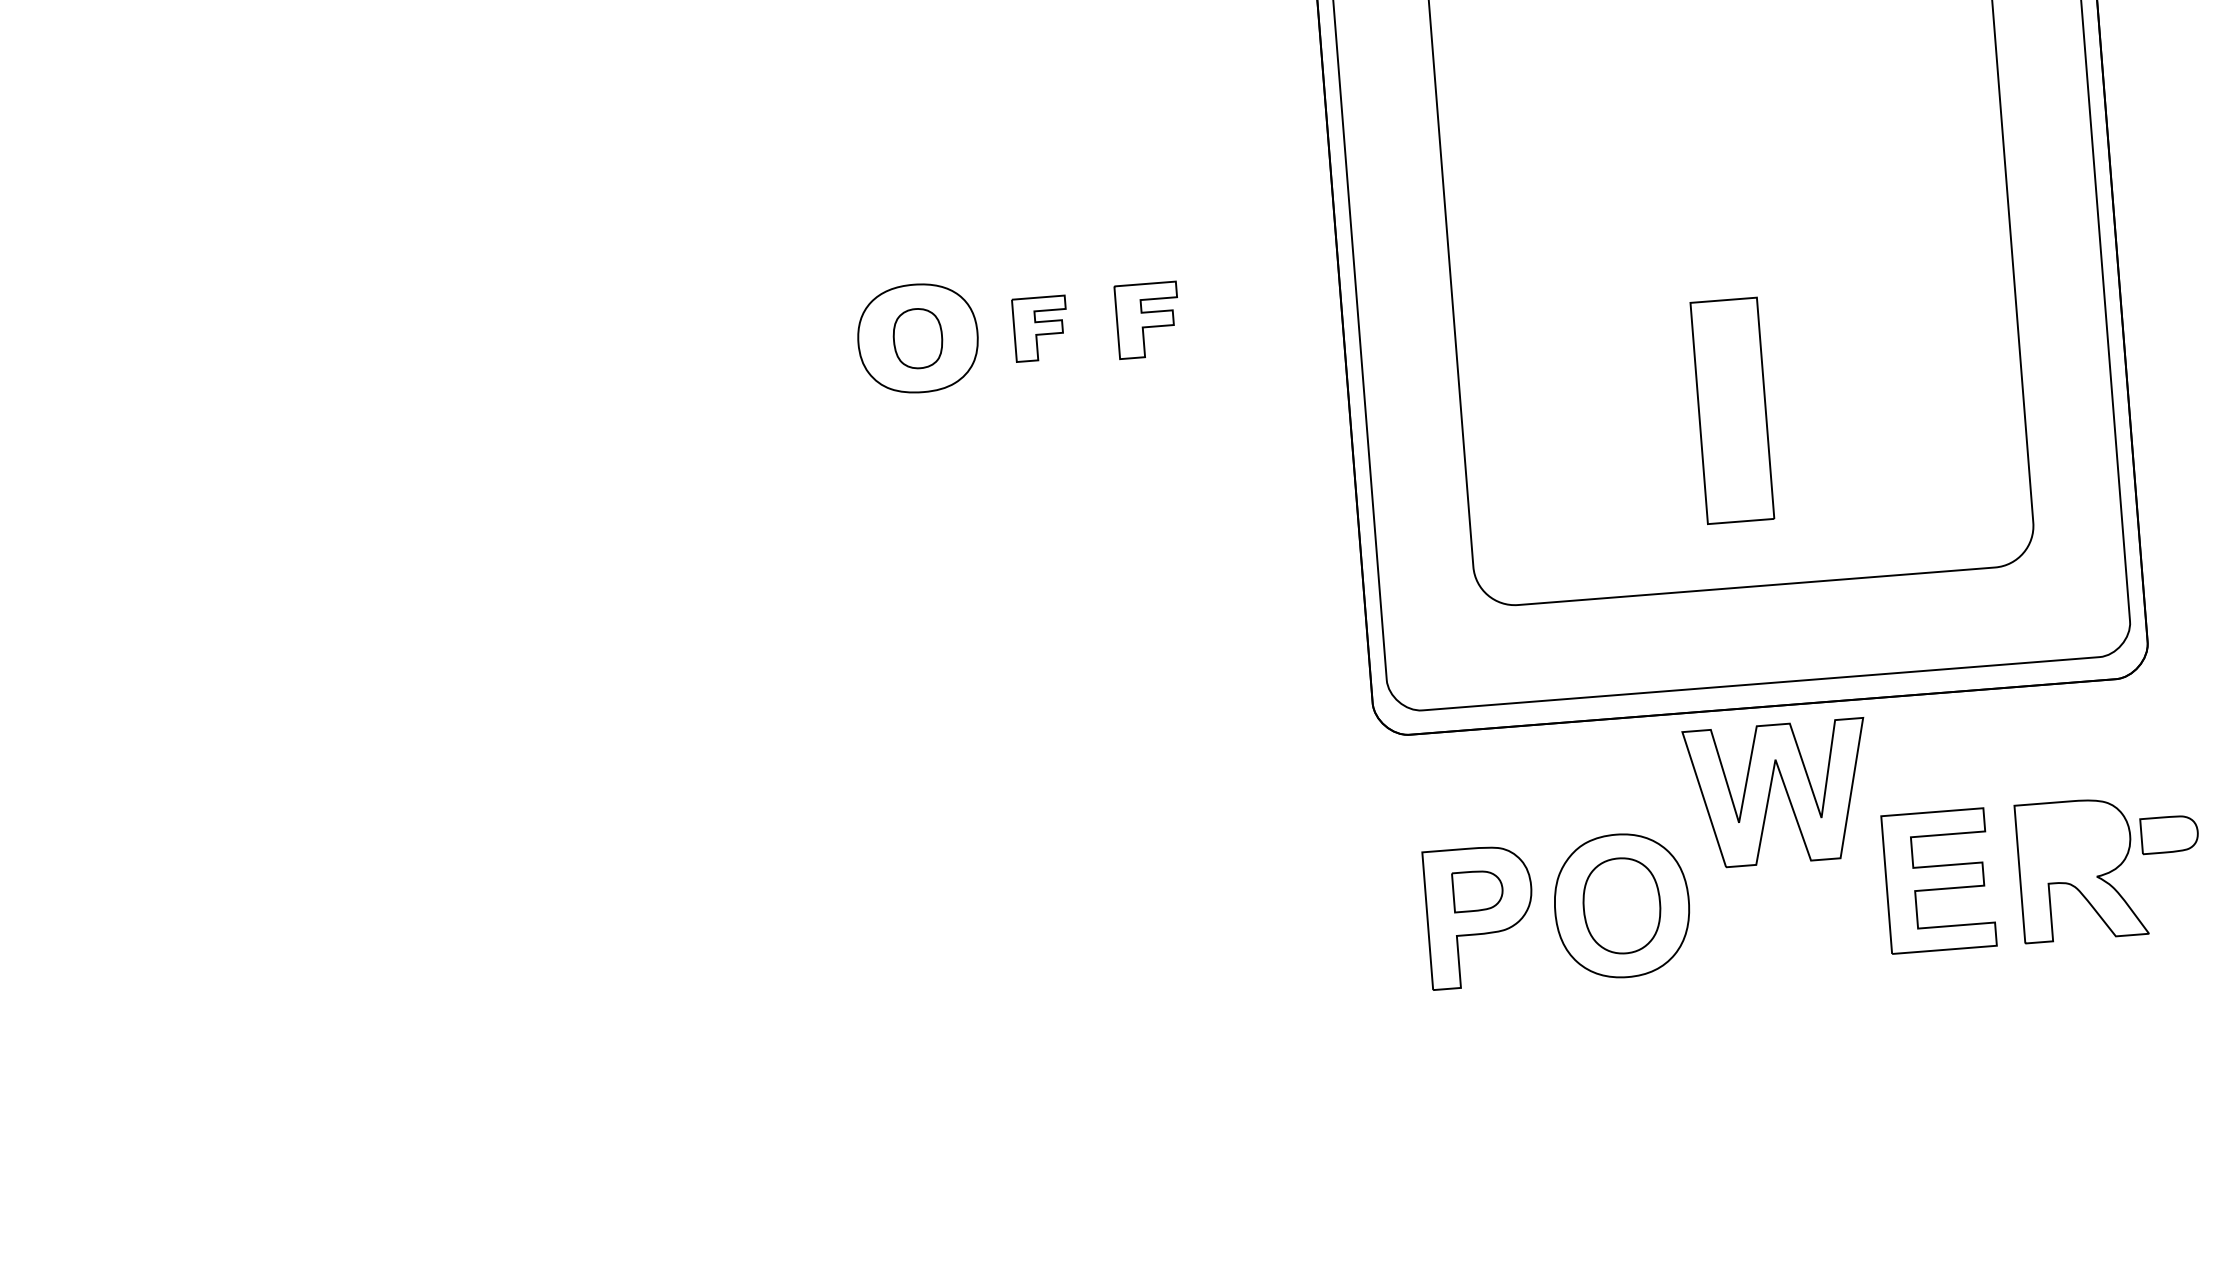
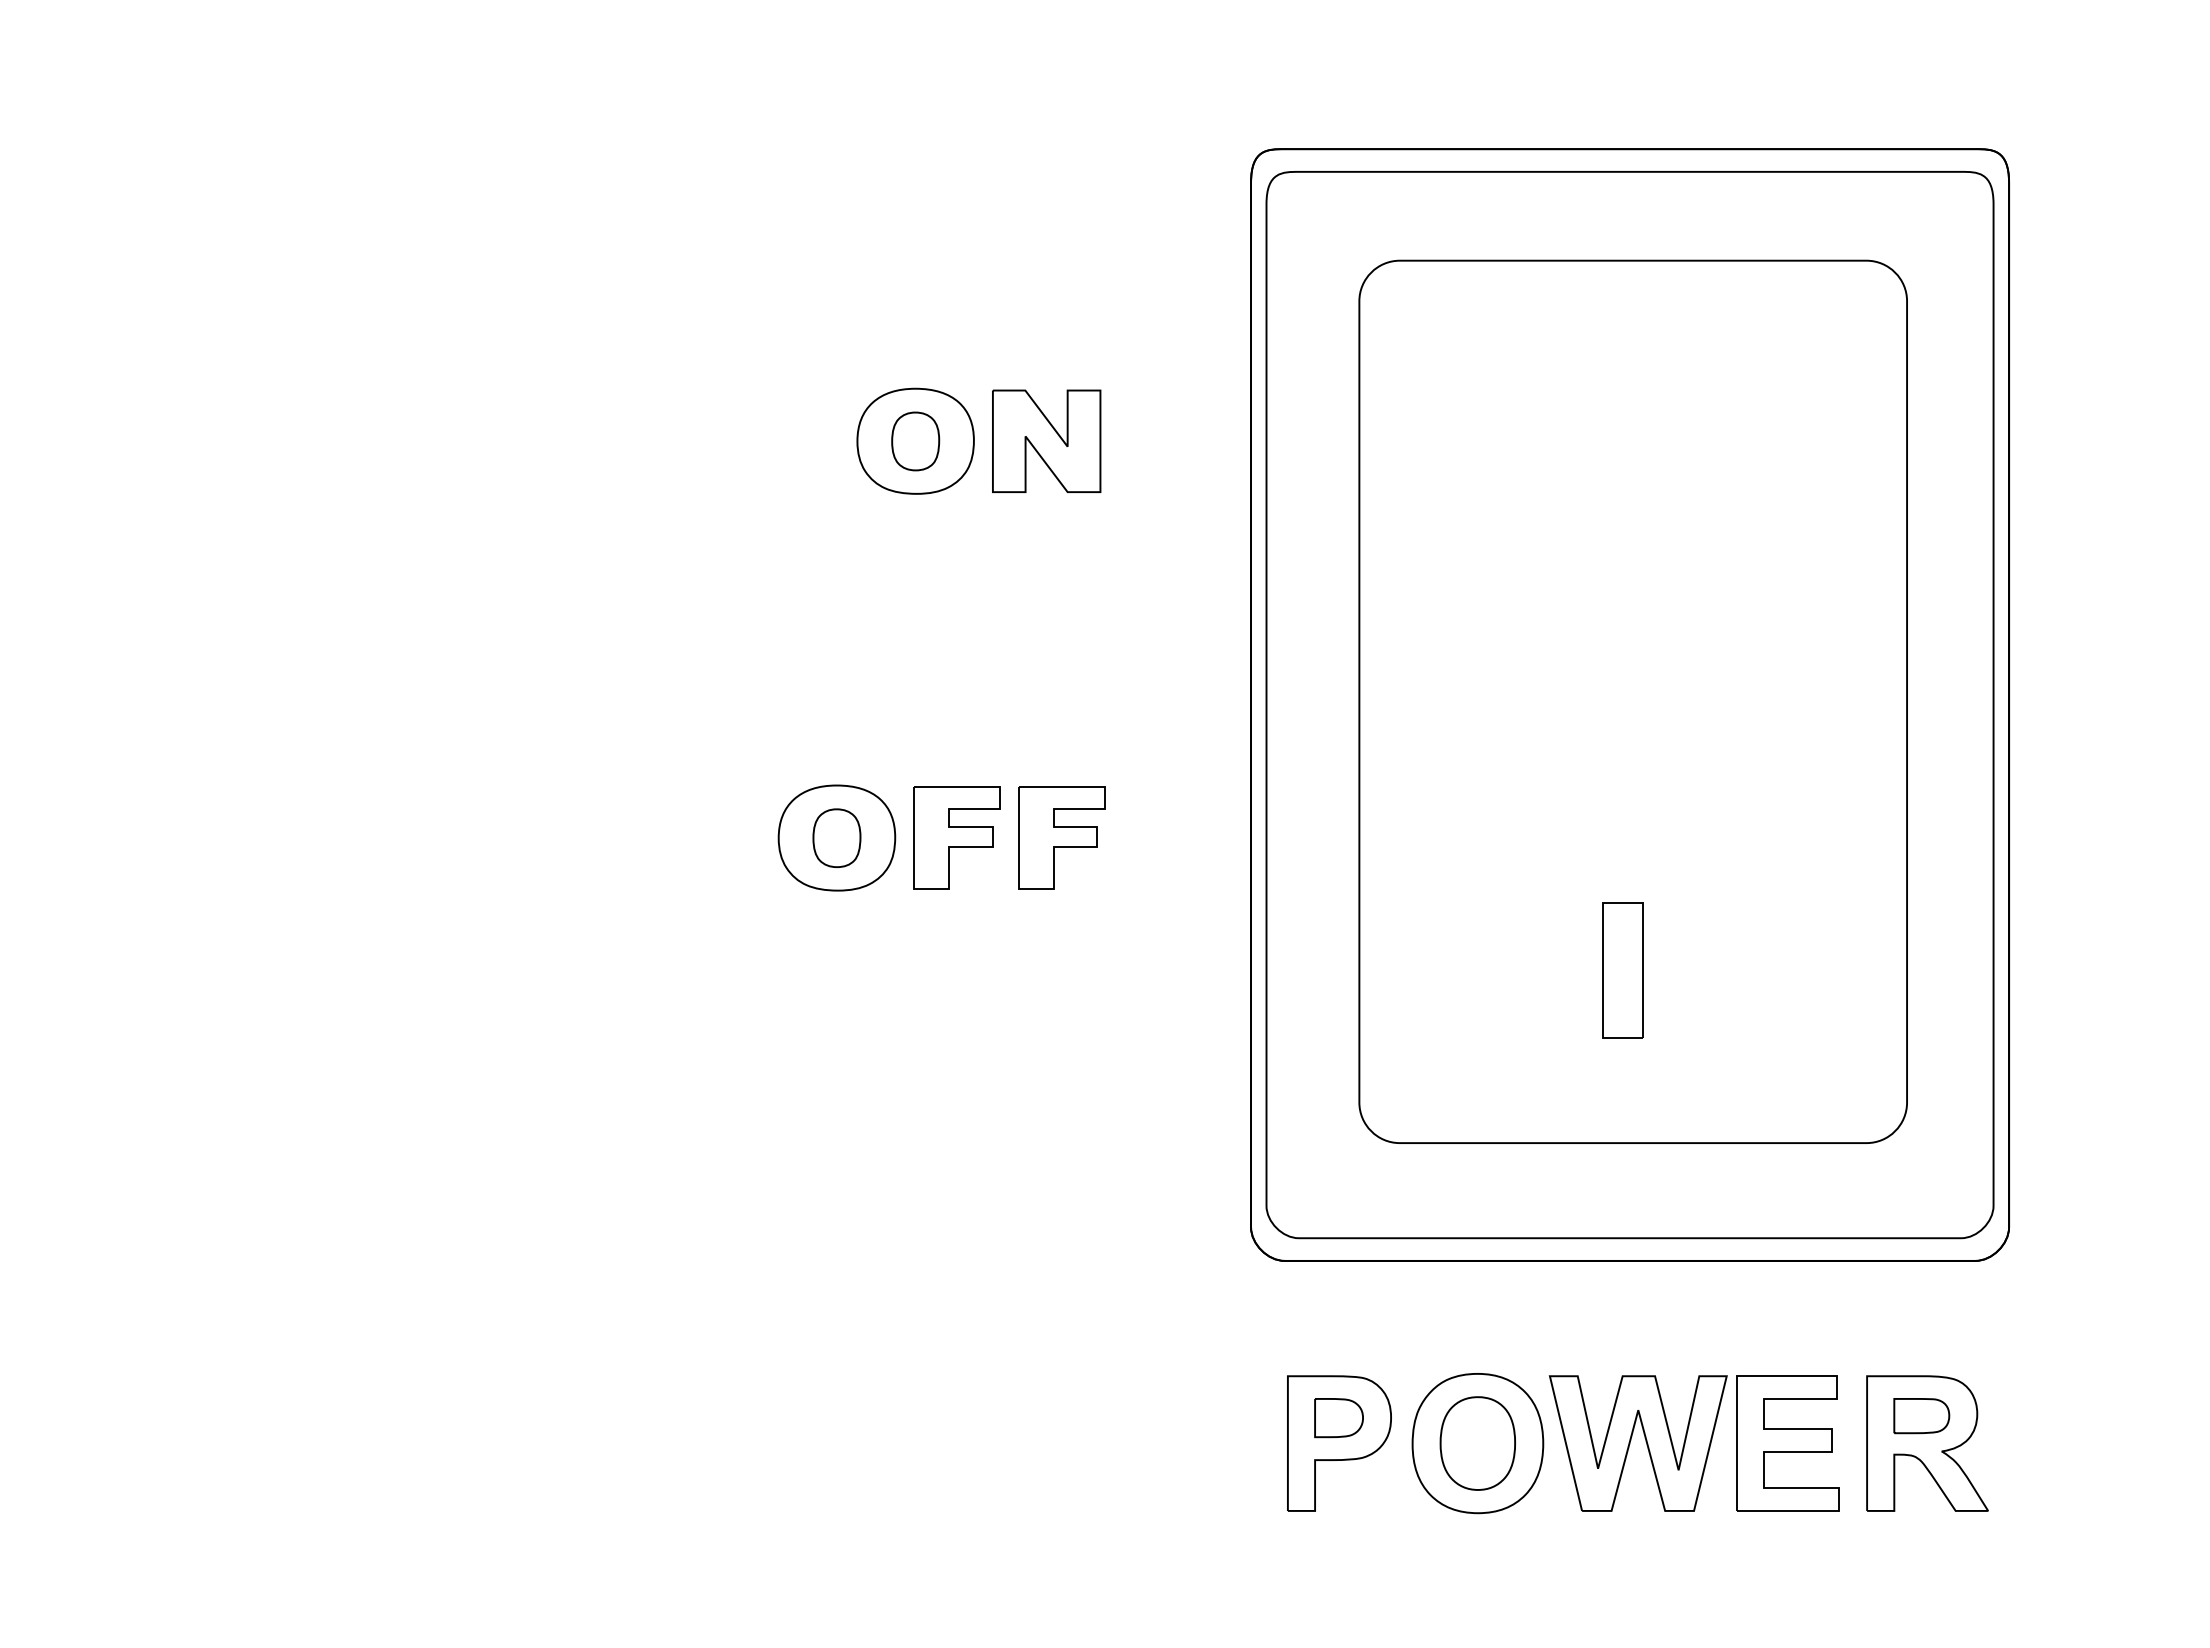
part: (1147, 319) -> (1061, 837), size x1.43
part: (1040, 328) -> (956, 837), size x1.67
part: (1731, 410) -> (1622, 970), size x0.62
part: (1770, 791) -> (1631, 1440), moved
part: (2169, 835) -> (1921, 1416), moved

